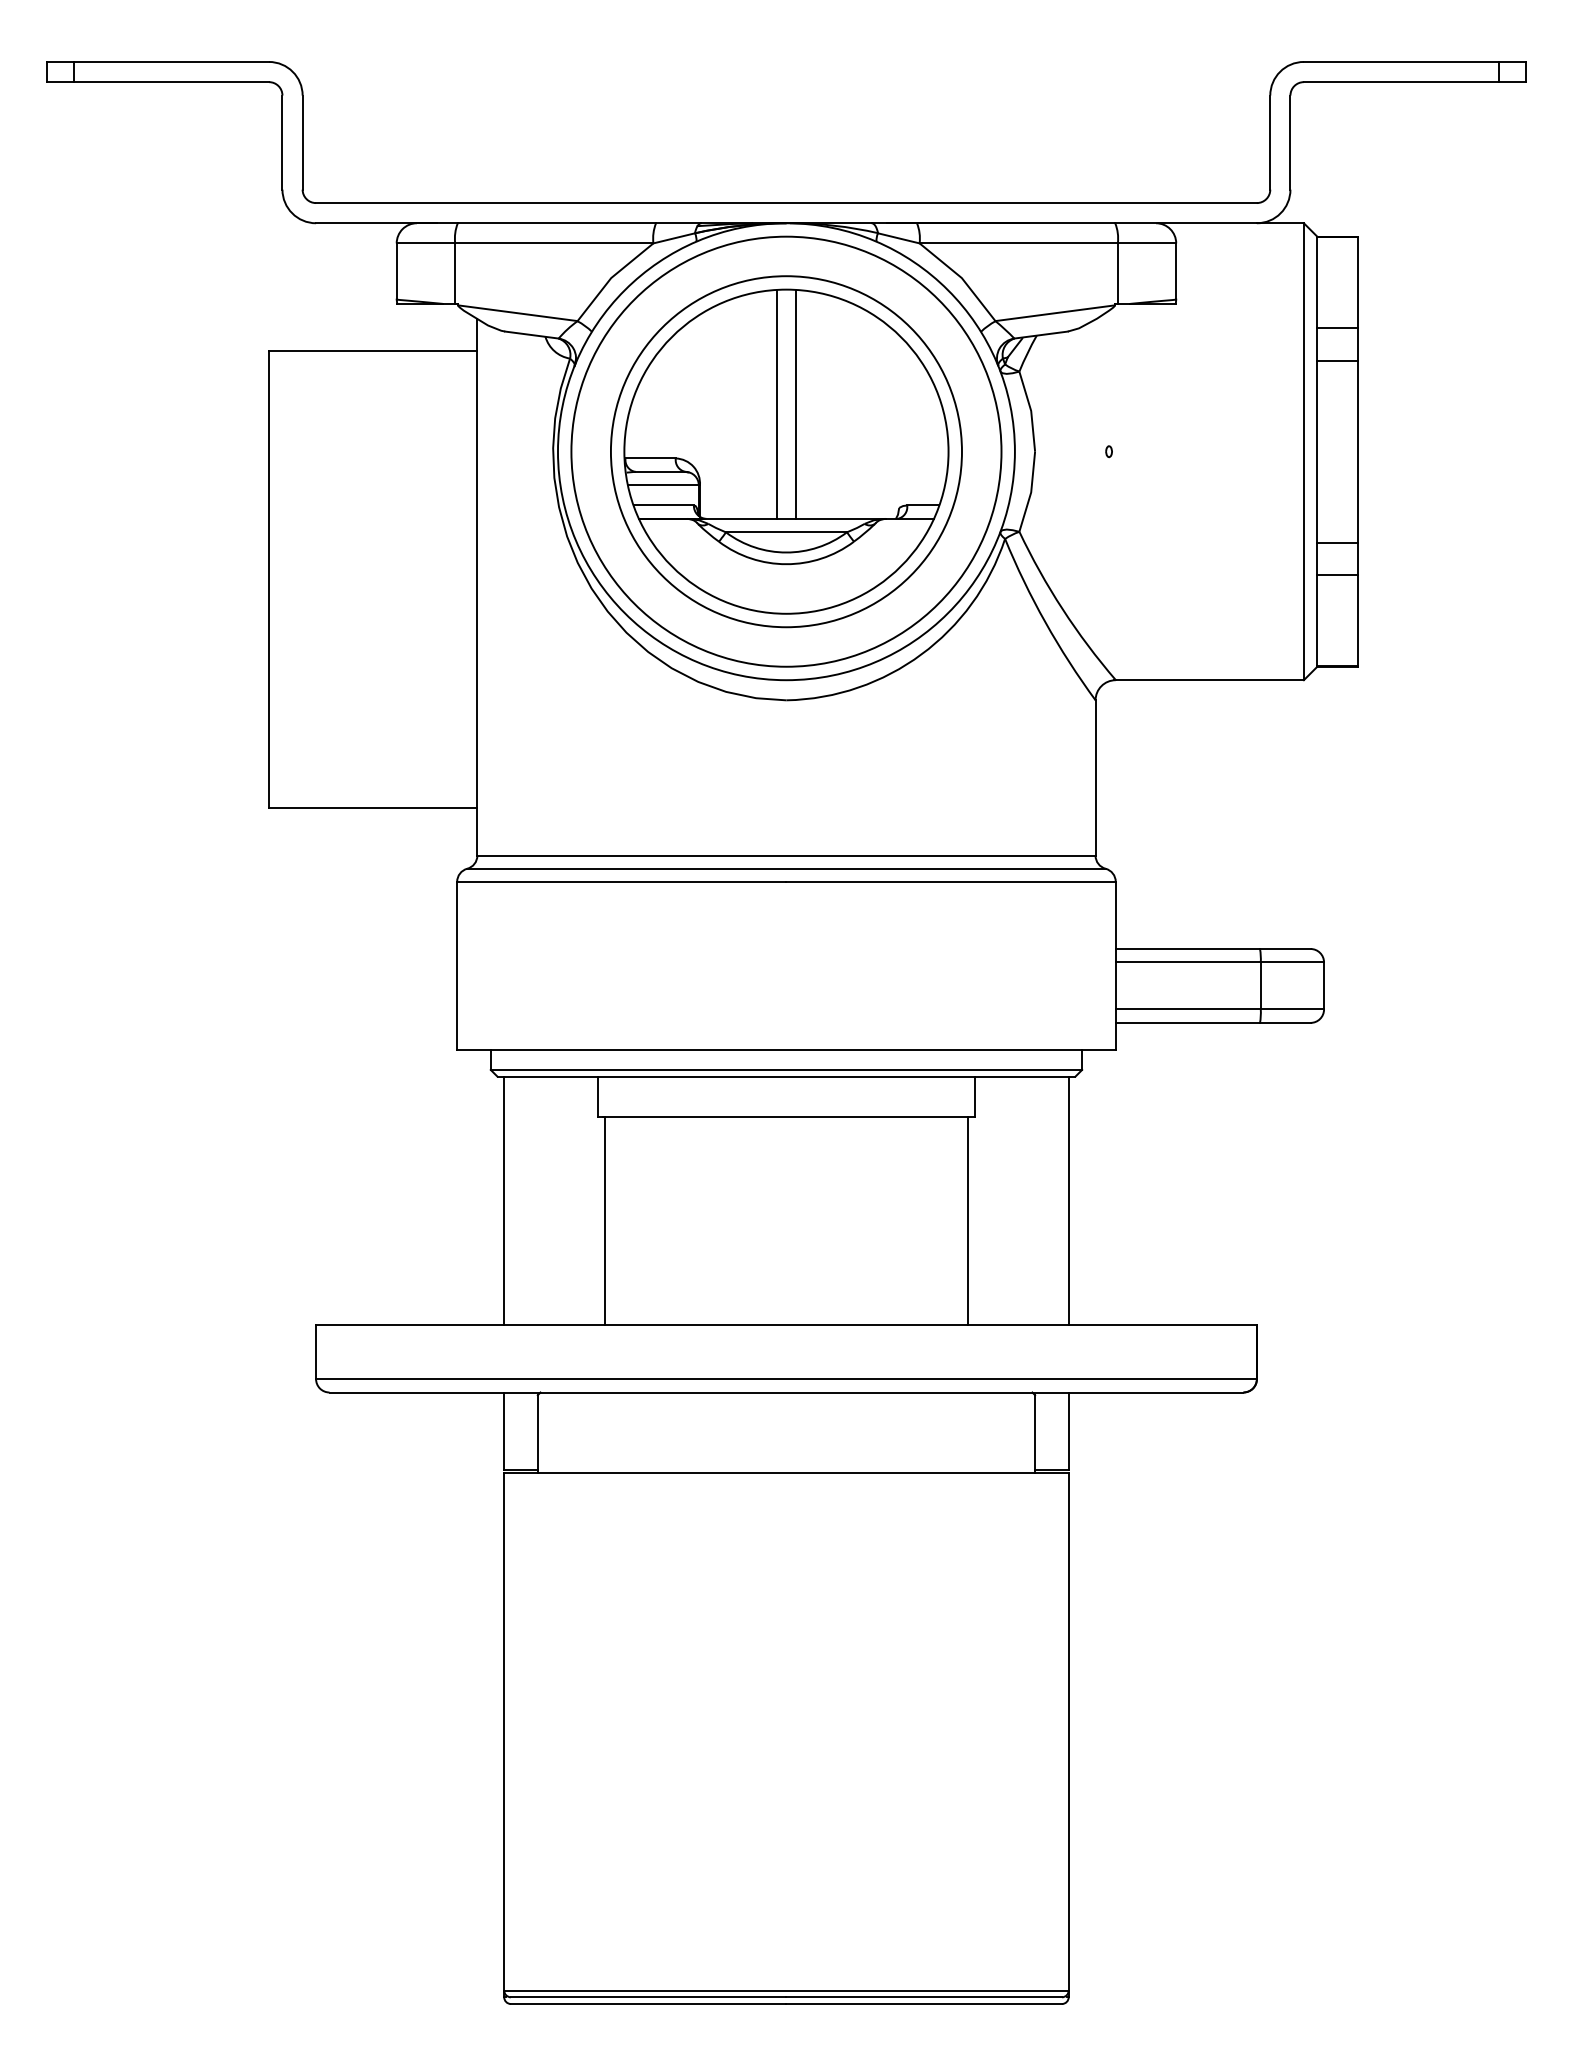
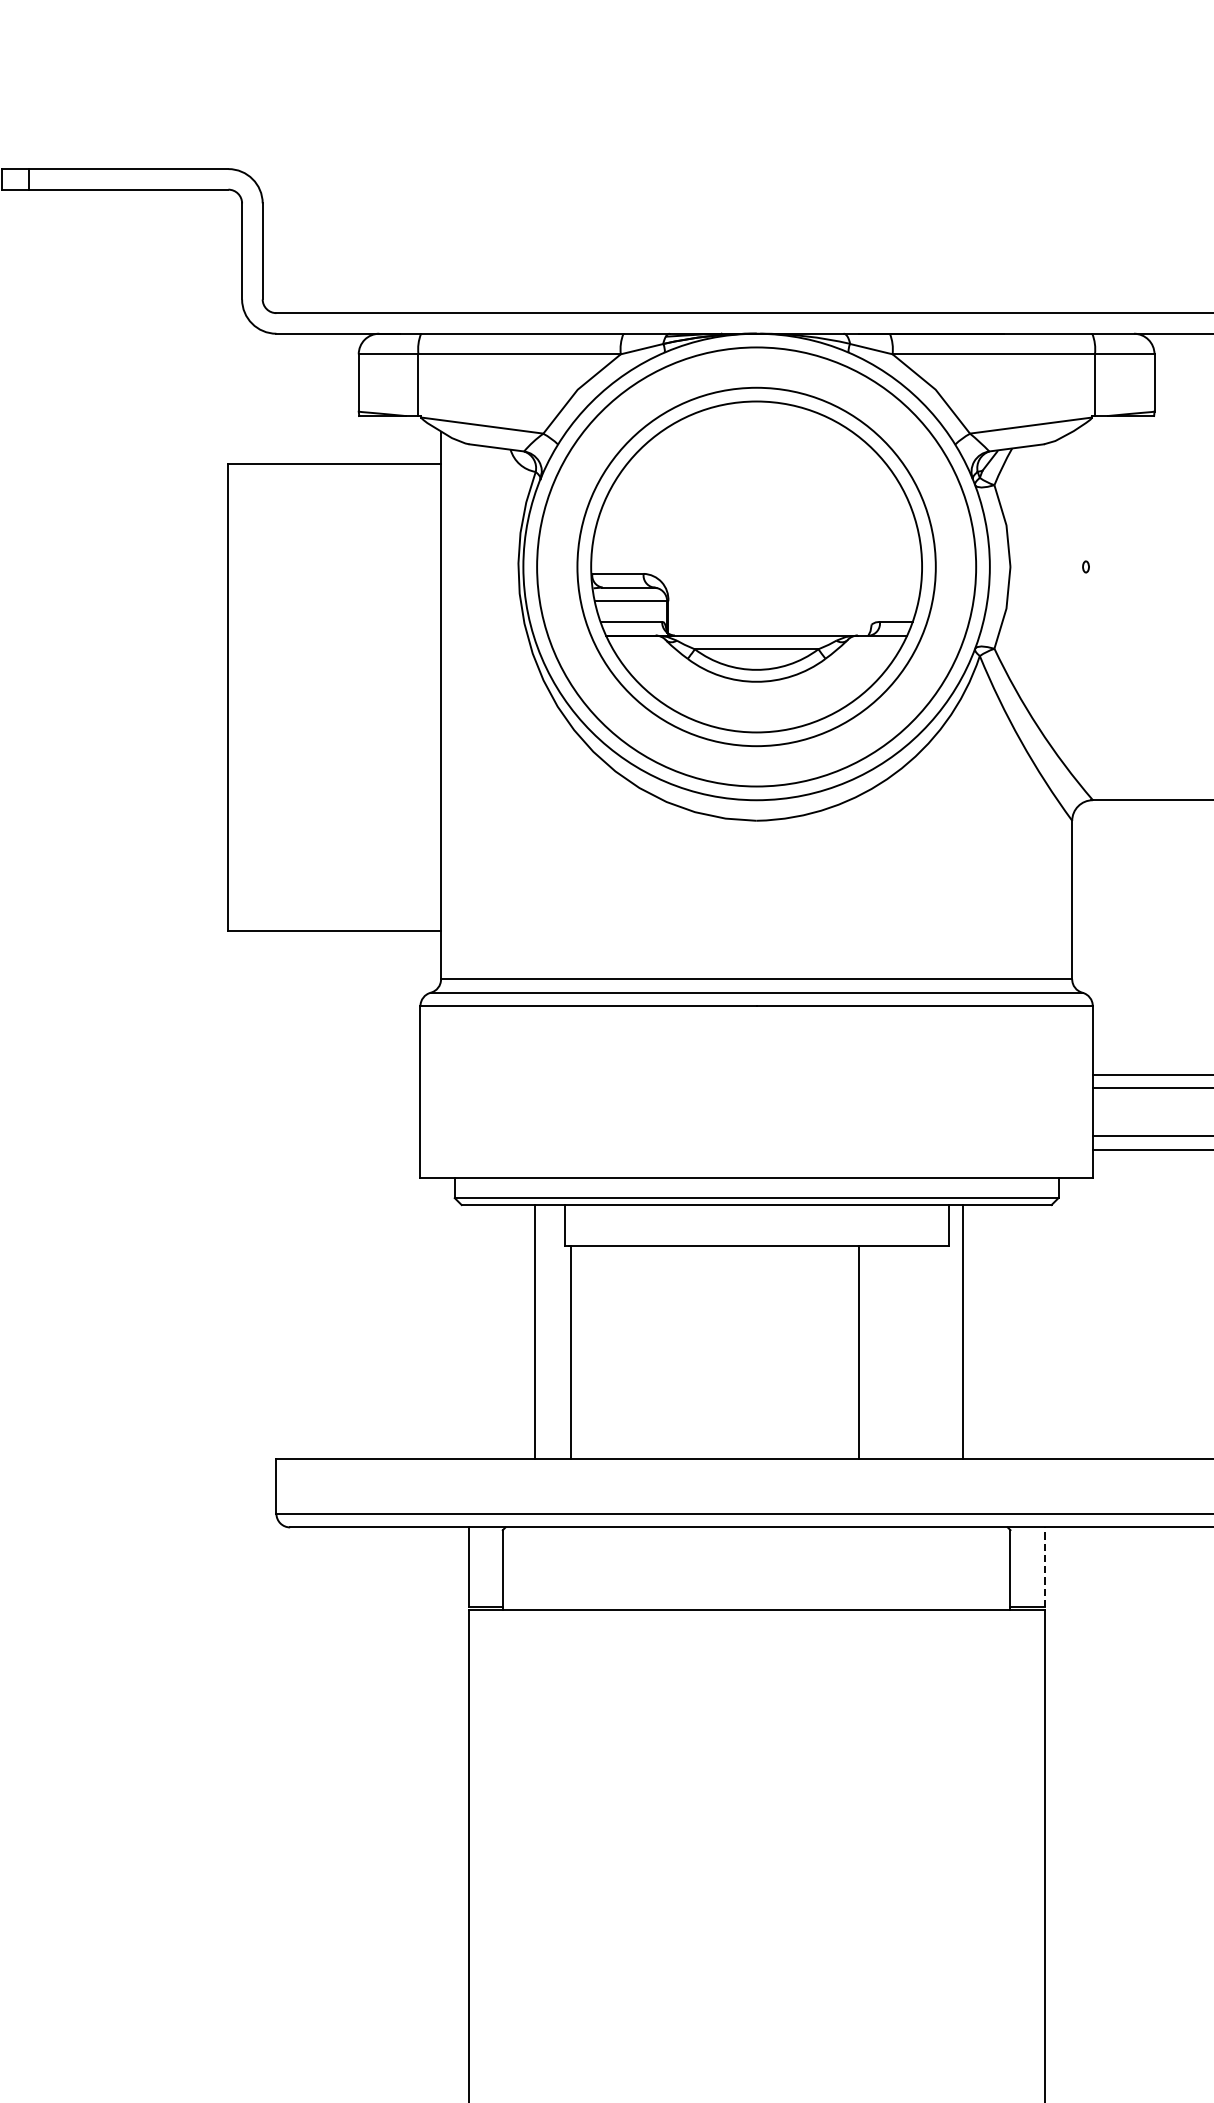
line: (777, 403) -> (747, 517), removed
line: (796, 403) -> (766, 517), removed
line: (504, 1200) -> (535, 1331), moved
line: (1068, 1200) -> (962, 1331), moved
line: (967, 1221) -> (858, 1352), moved
line: (1068, 1431) -> (1044, 1567), solid -> dashed

